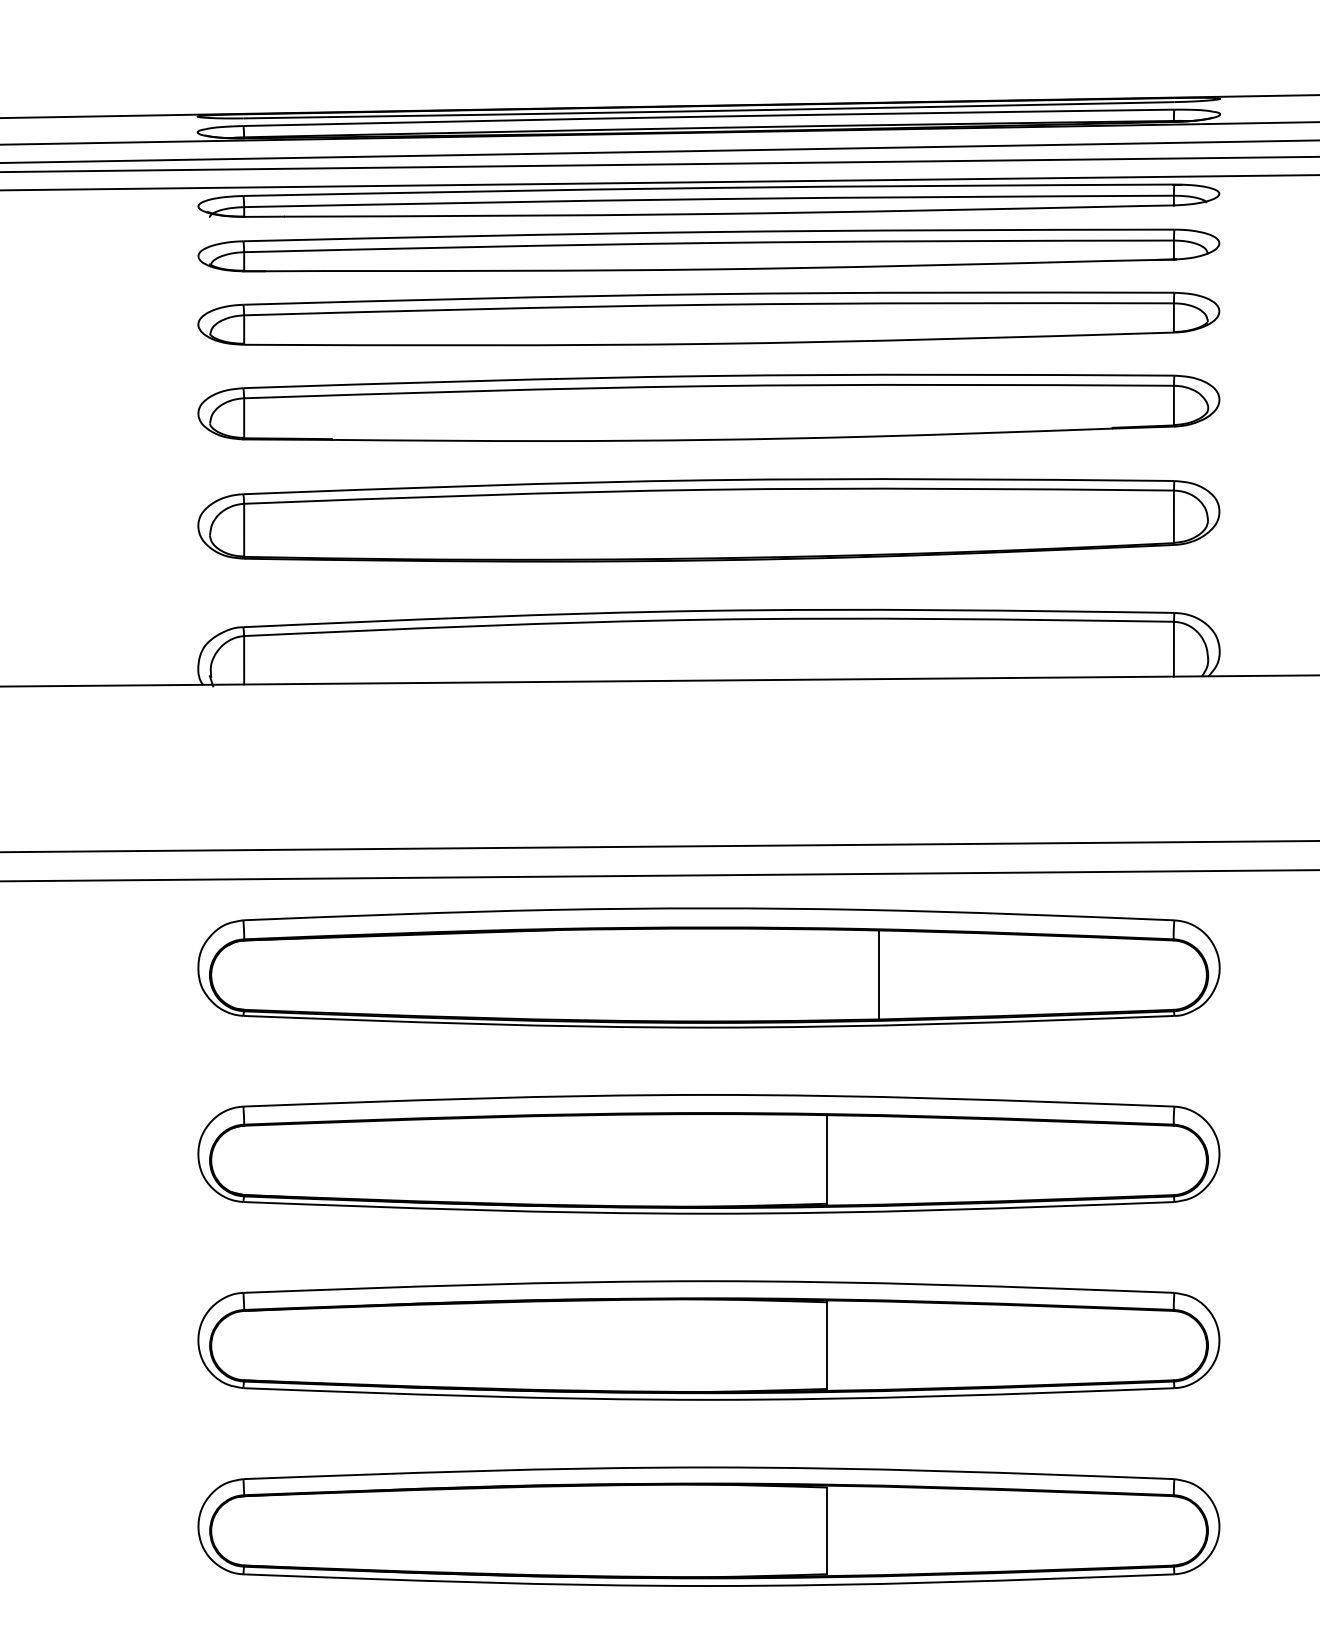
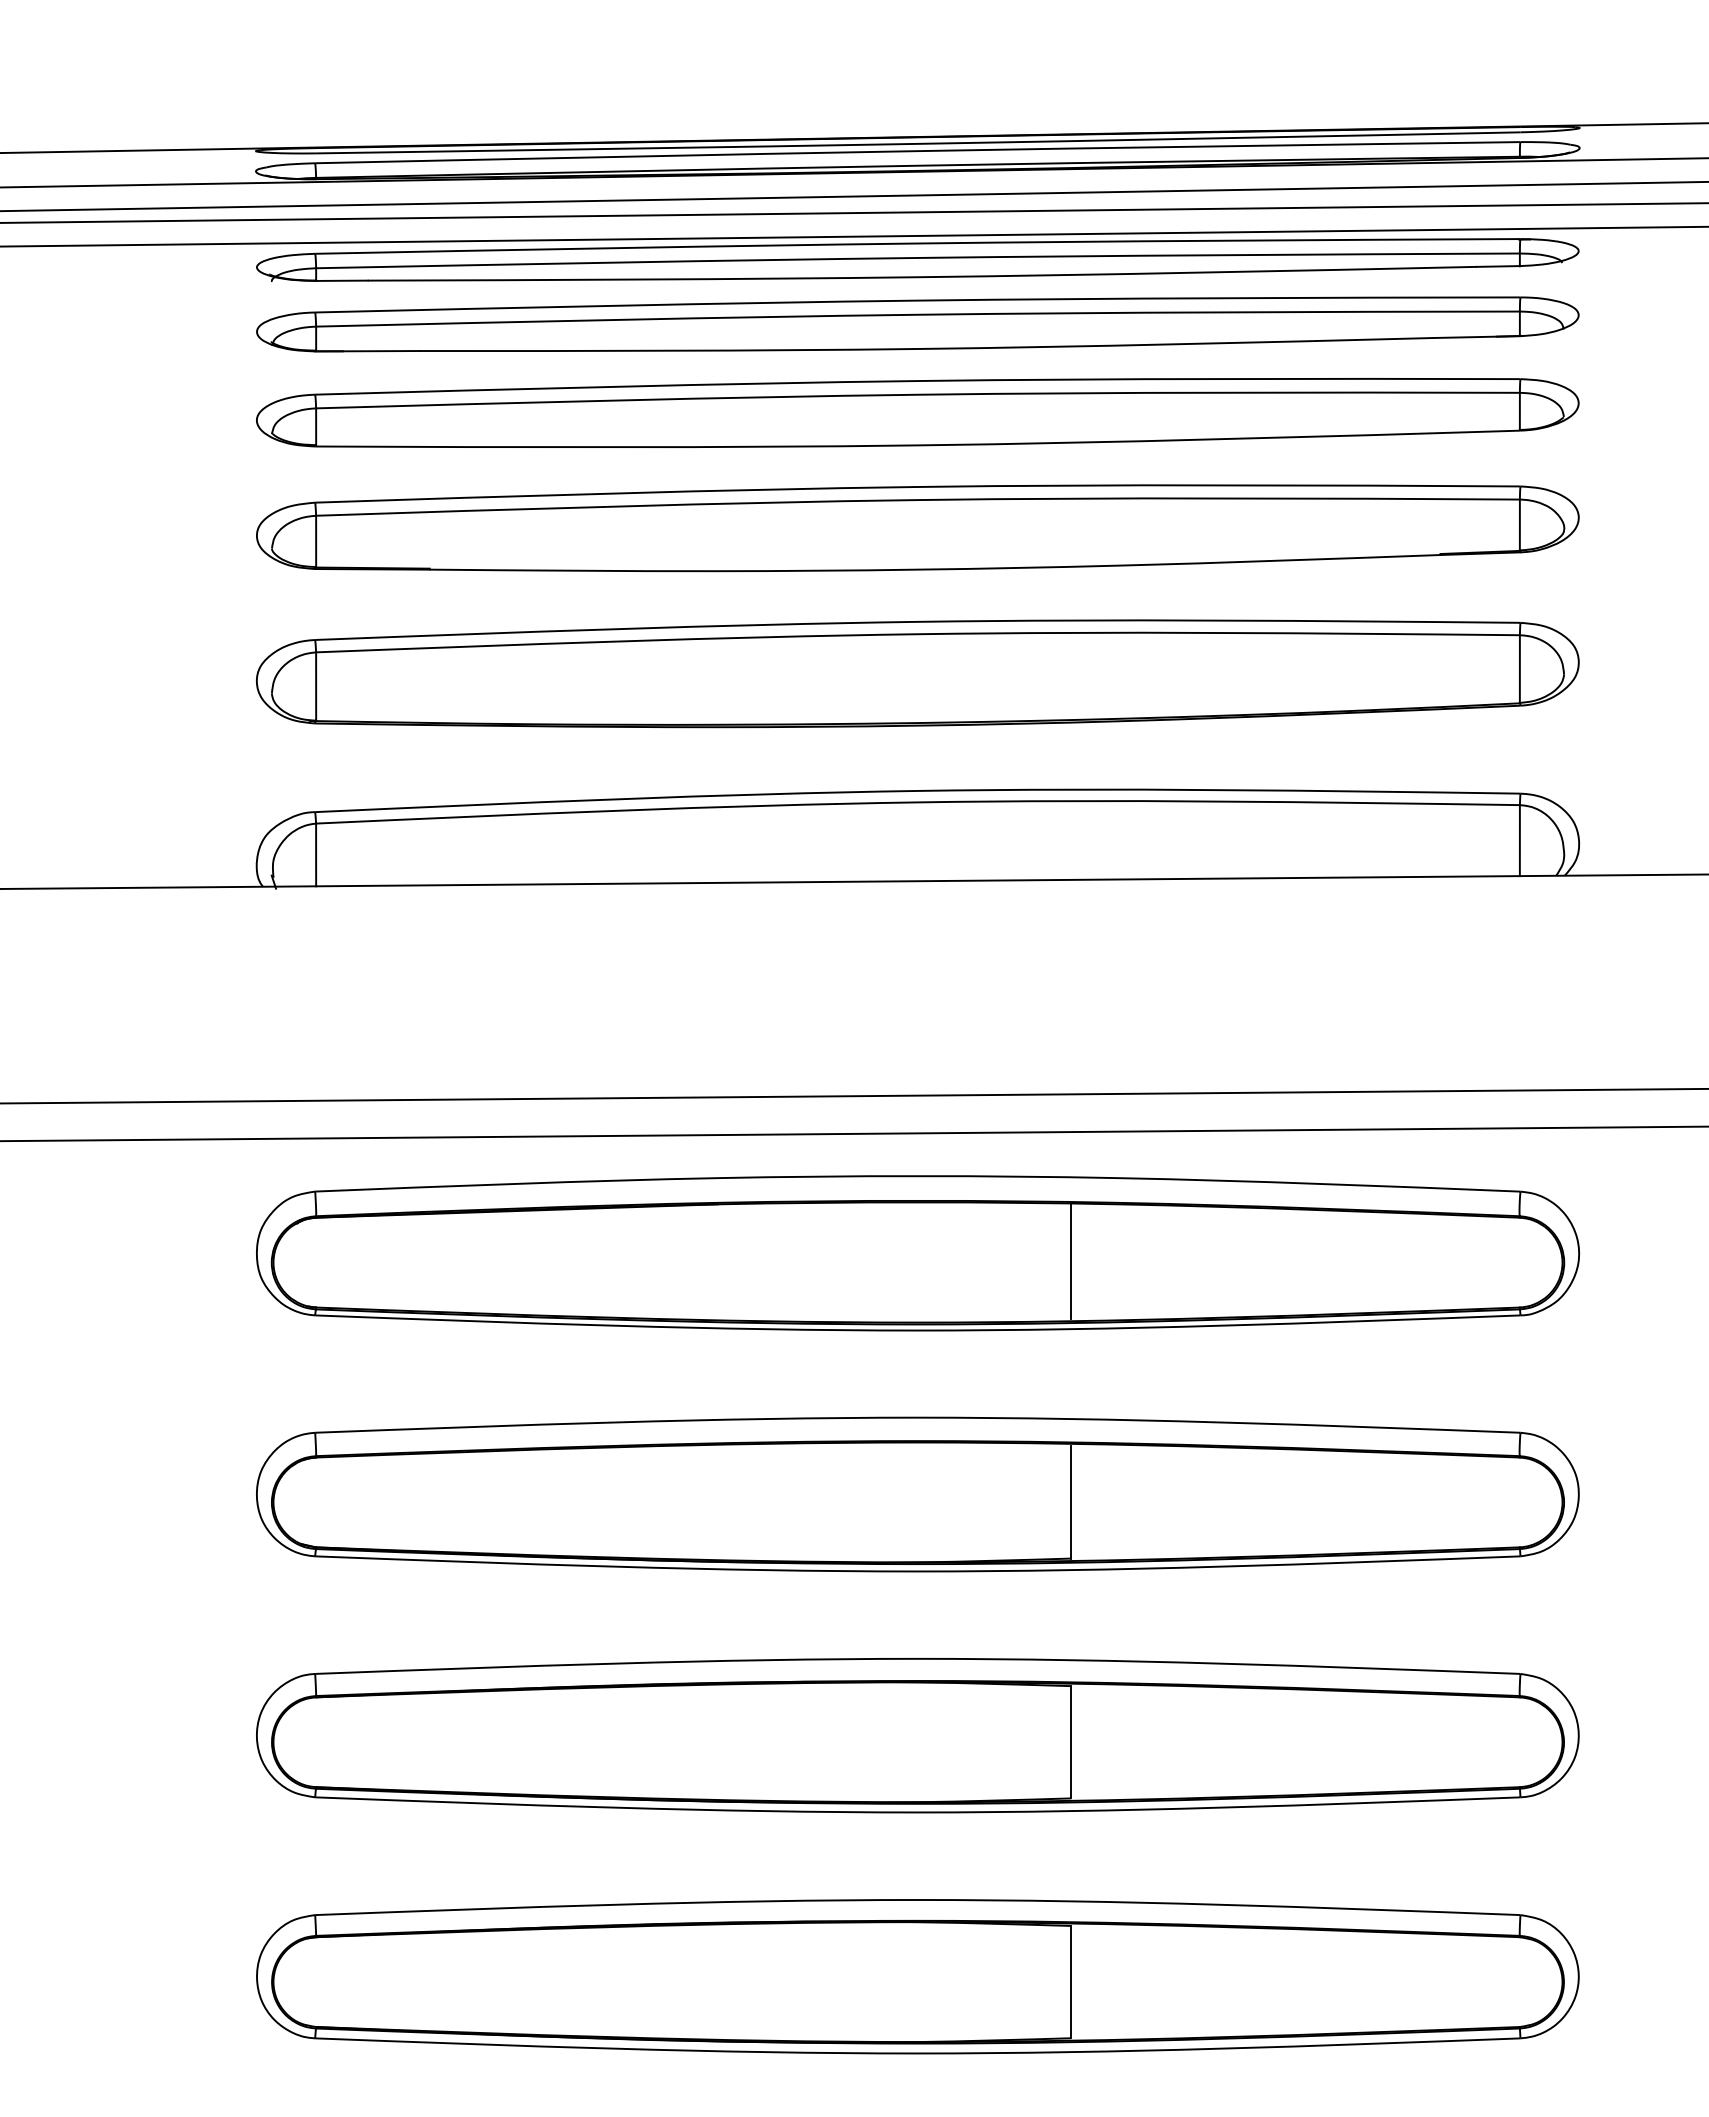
line: (879, 974) -> (1071, 1261), moved

